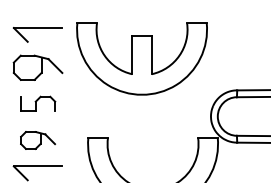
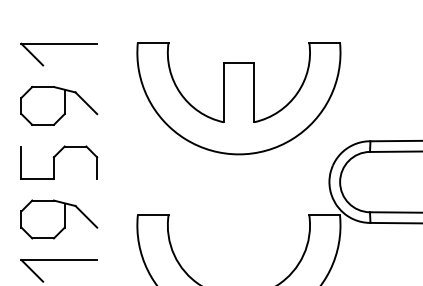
part: (141, 58) -> (238, 97), moved
part: (38, 103) -> (59, 161), size x1.43
part: (37, 140) -> (58, 219), size x1.43

